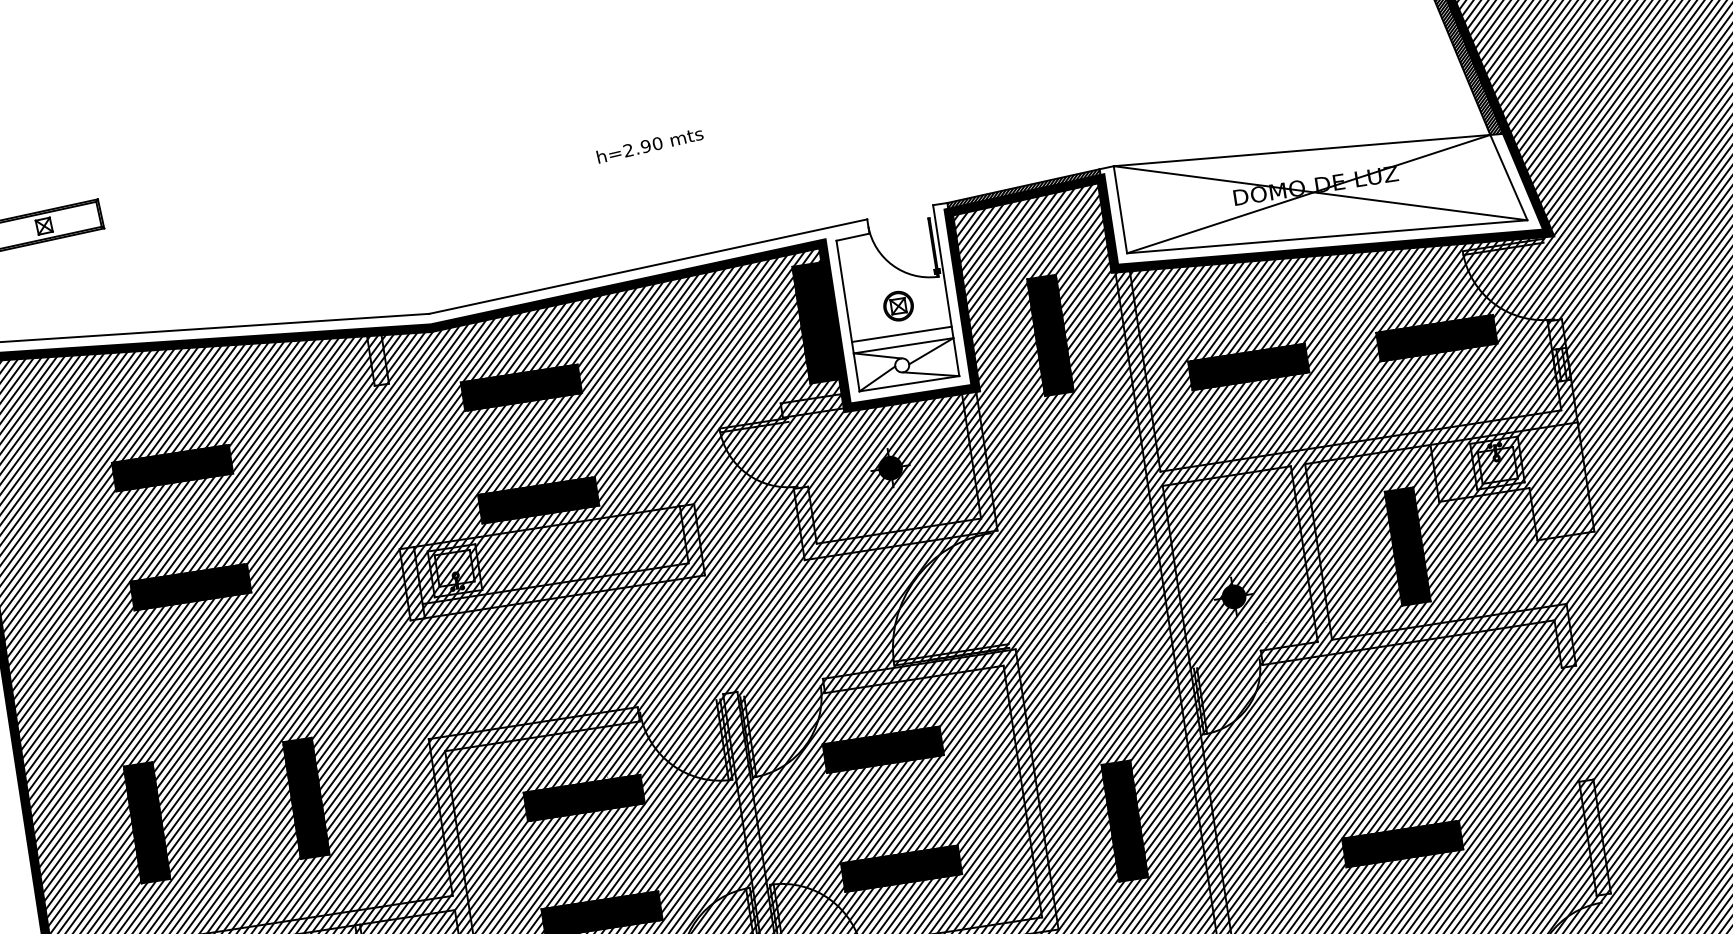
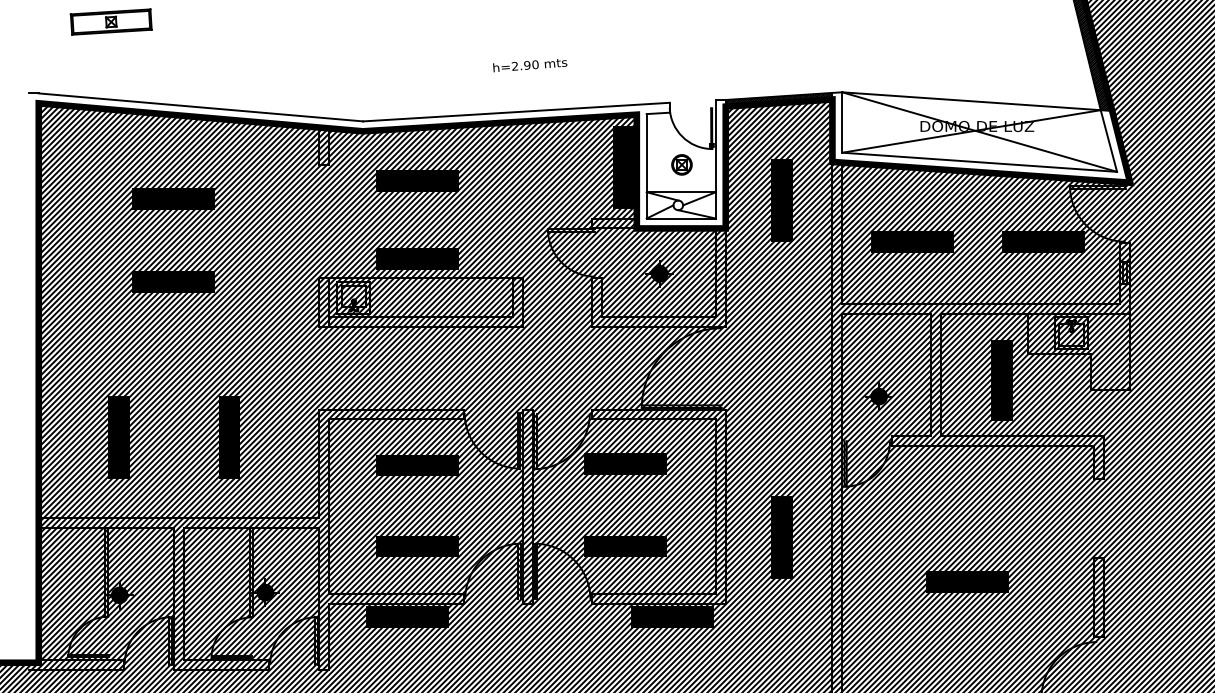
text: (650, 145) -> (530, 65), moved
line: (900, 334) -> (680, 184), removed

